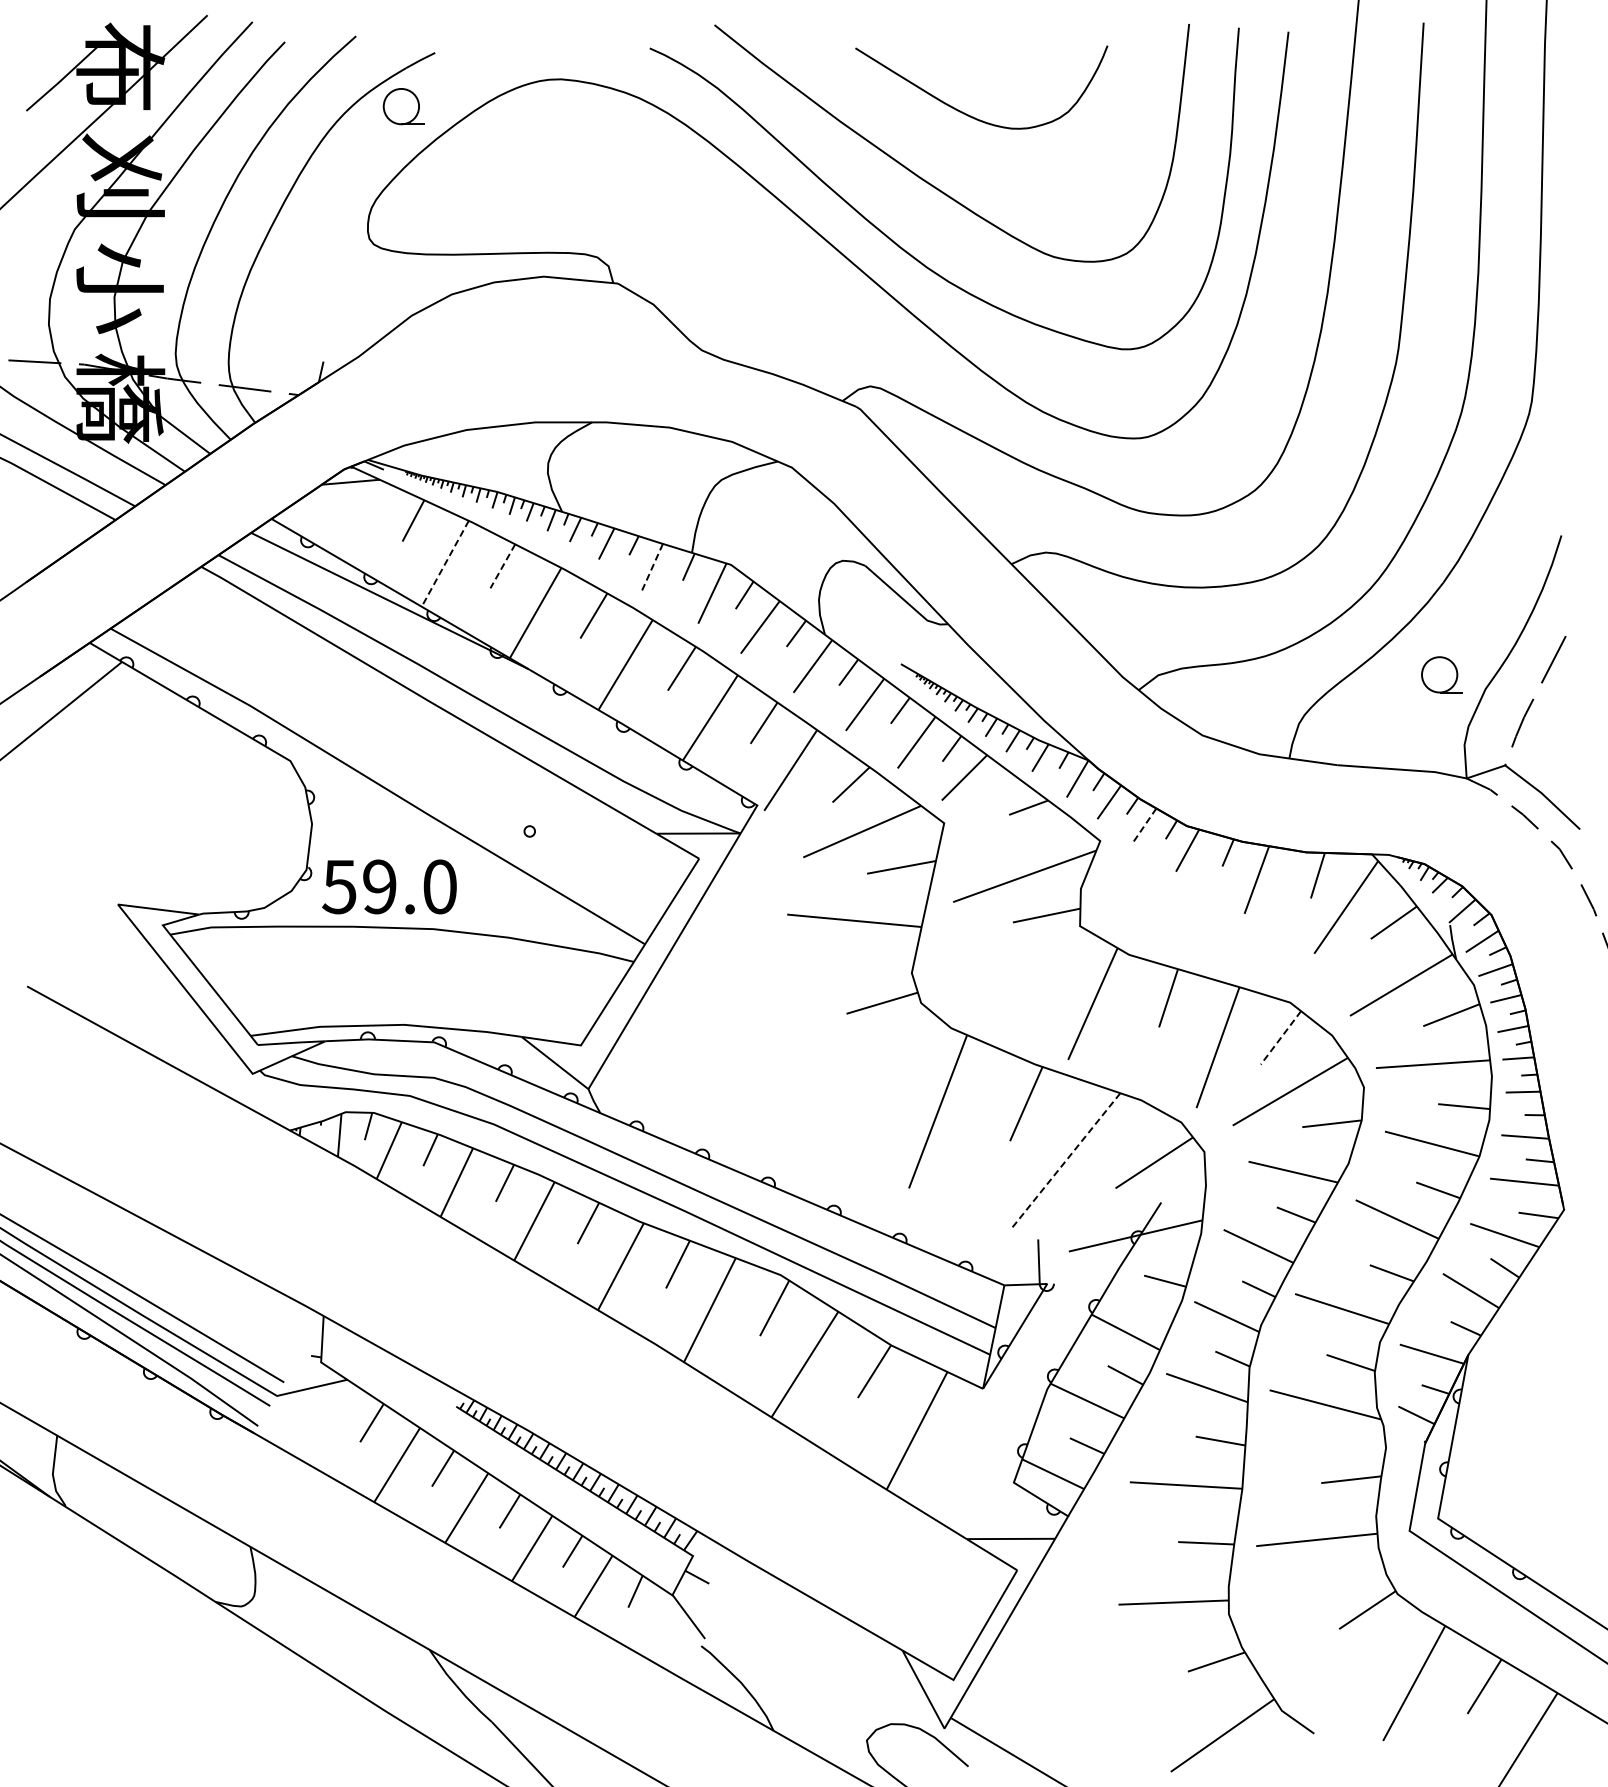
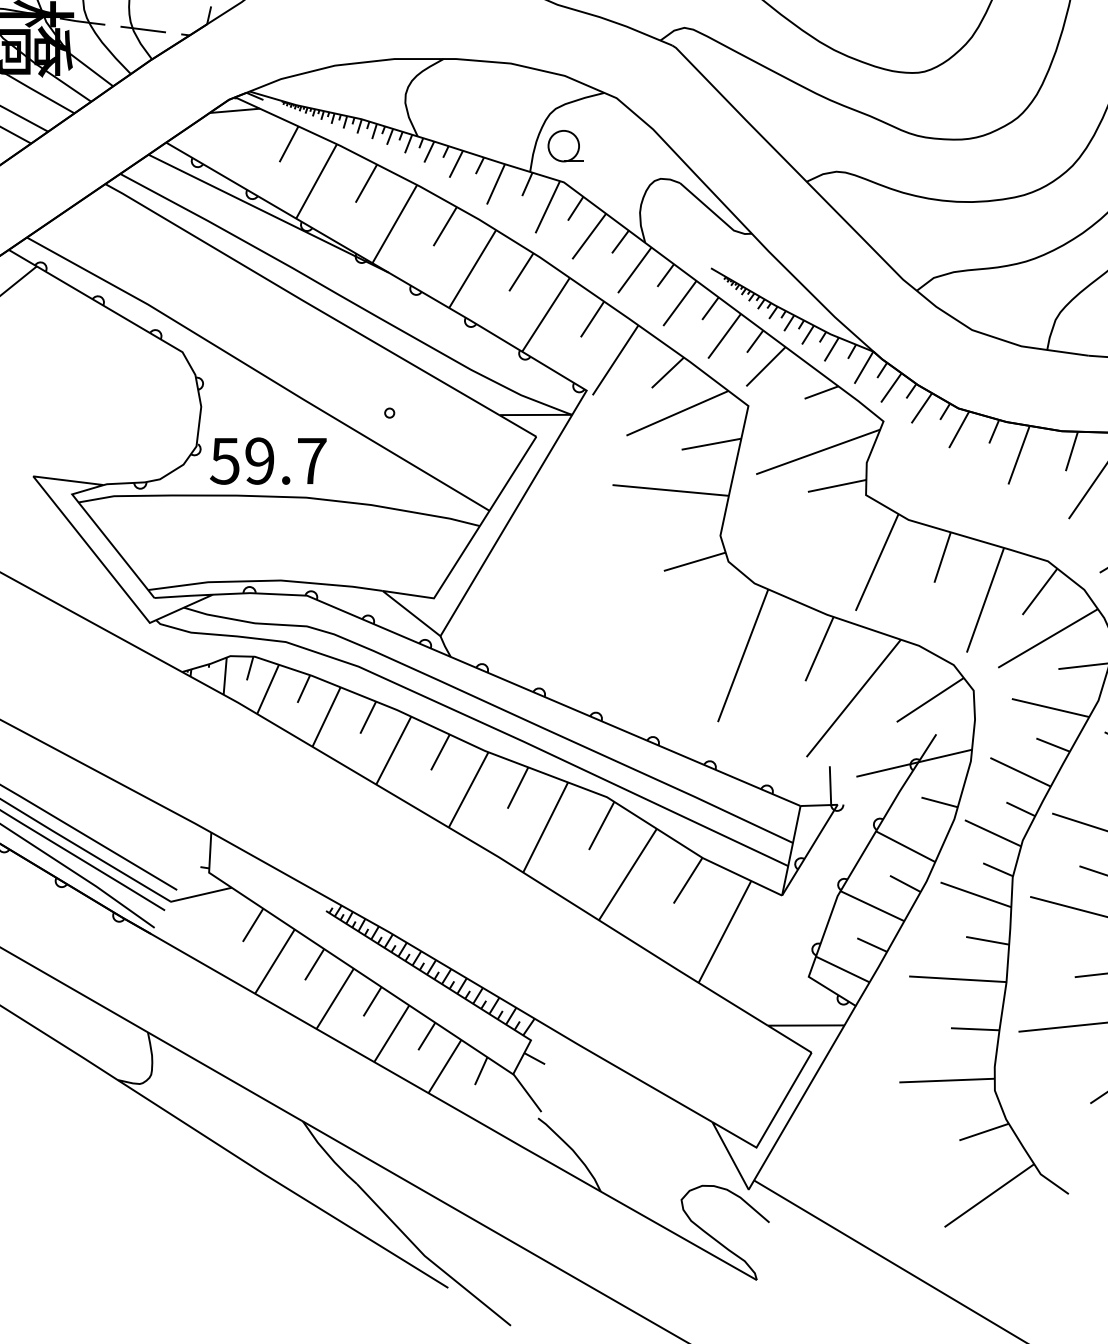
part: (733, 522) -> (566, 145), added
line: (445, 563) -> (316, 181), dashed -> solid
line: (502, 566) -> (366, 183), dashed -> solid
line: (652, 567) -> (495, 184), dashed -> solid
line: (1144, 826) -> (921, 408), dashed -> solid
text: (439, 886) -> (311, 460), 59.0 -> 59.7
line: (1280, 1038) -> (1039, 592), dashed -> solid
line: (1065, 1161) -> (853, 698), dashed -> solid

